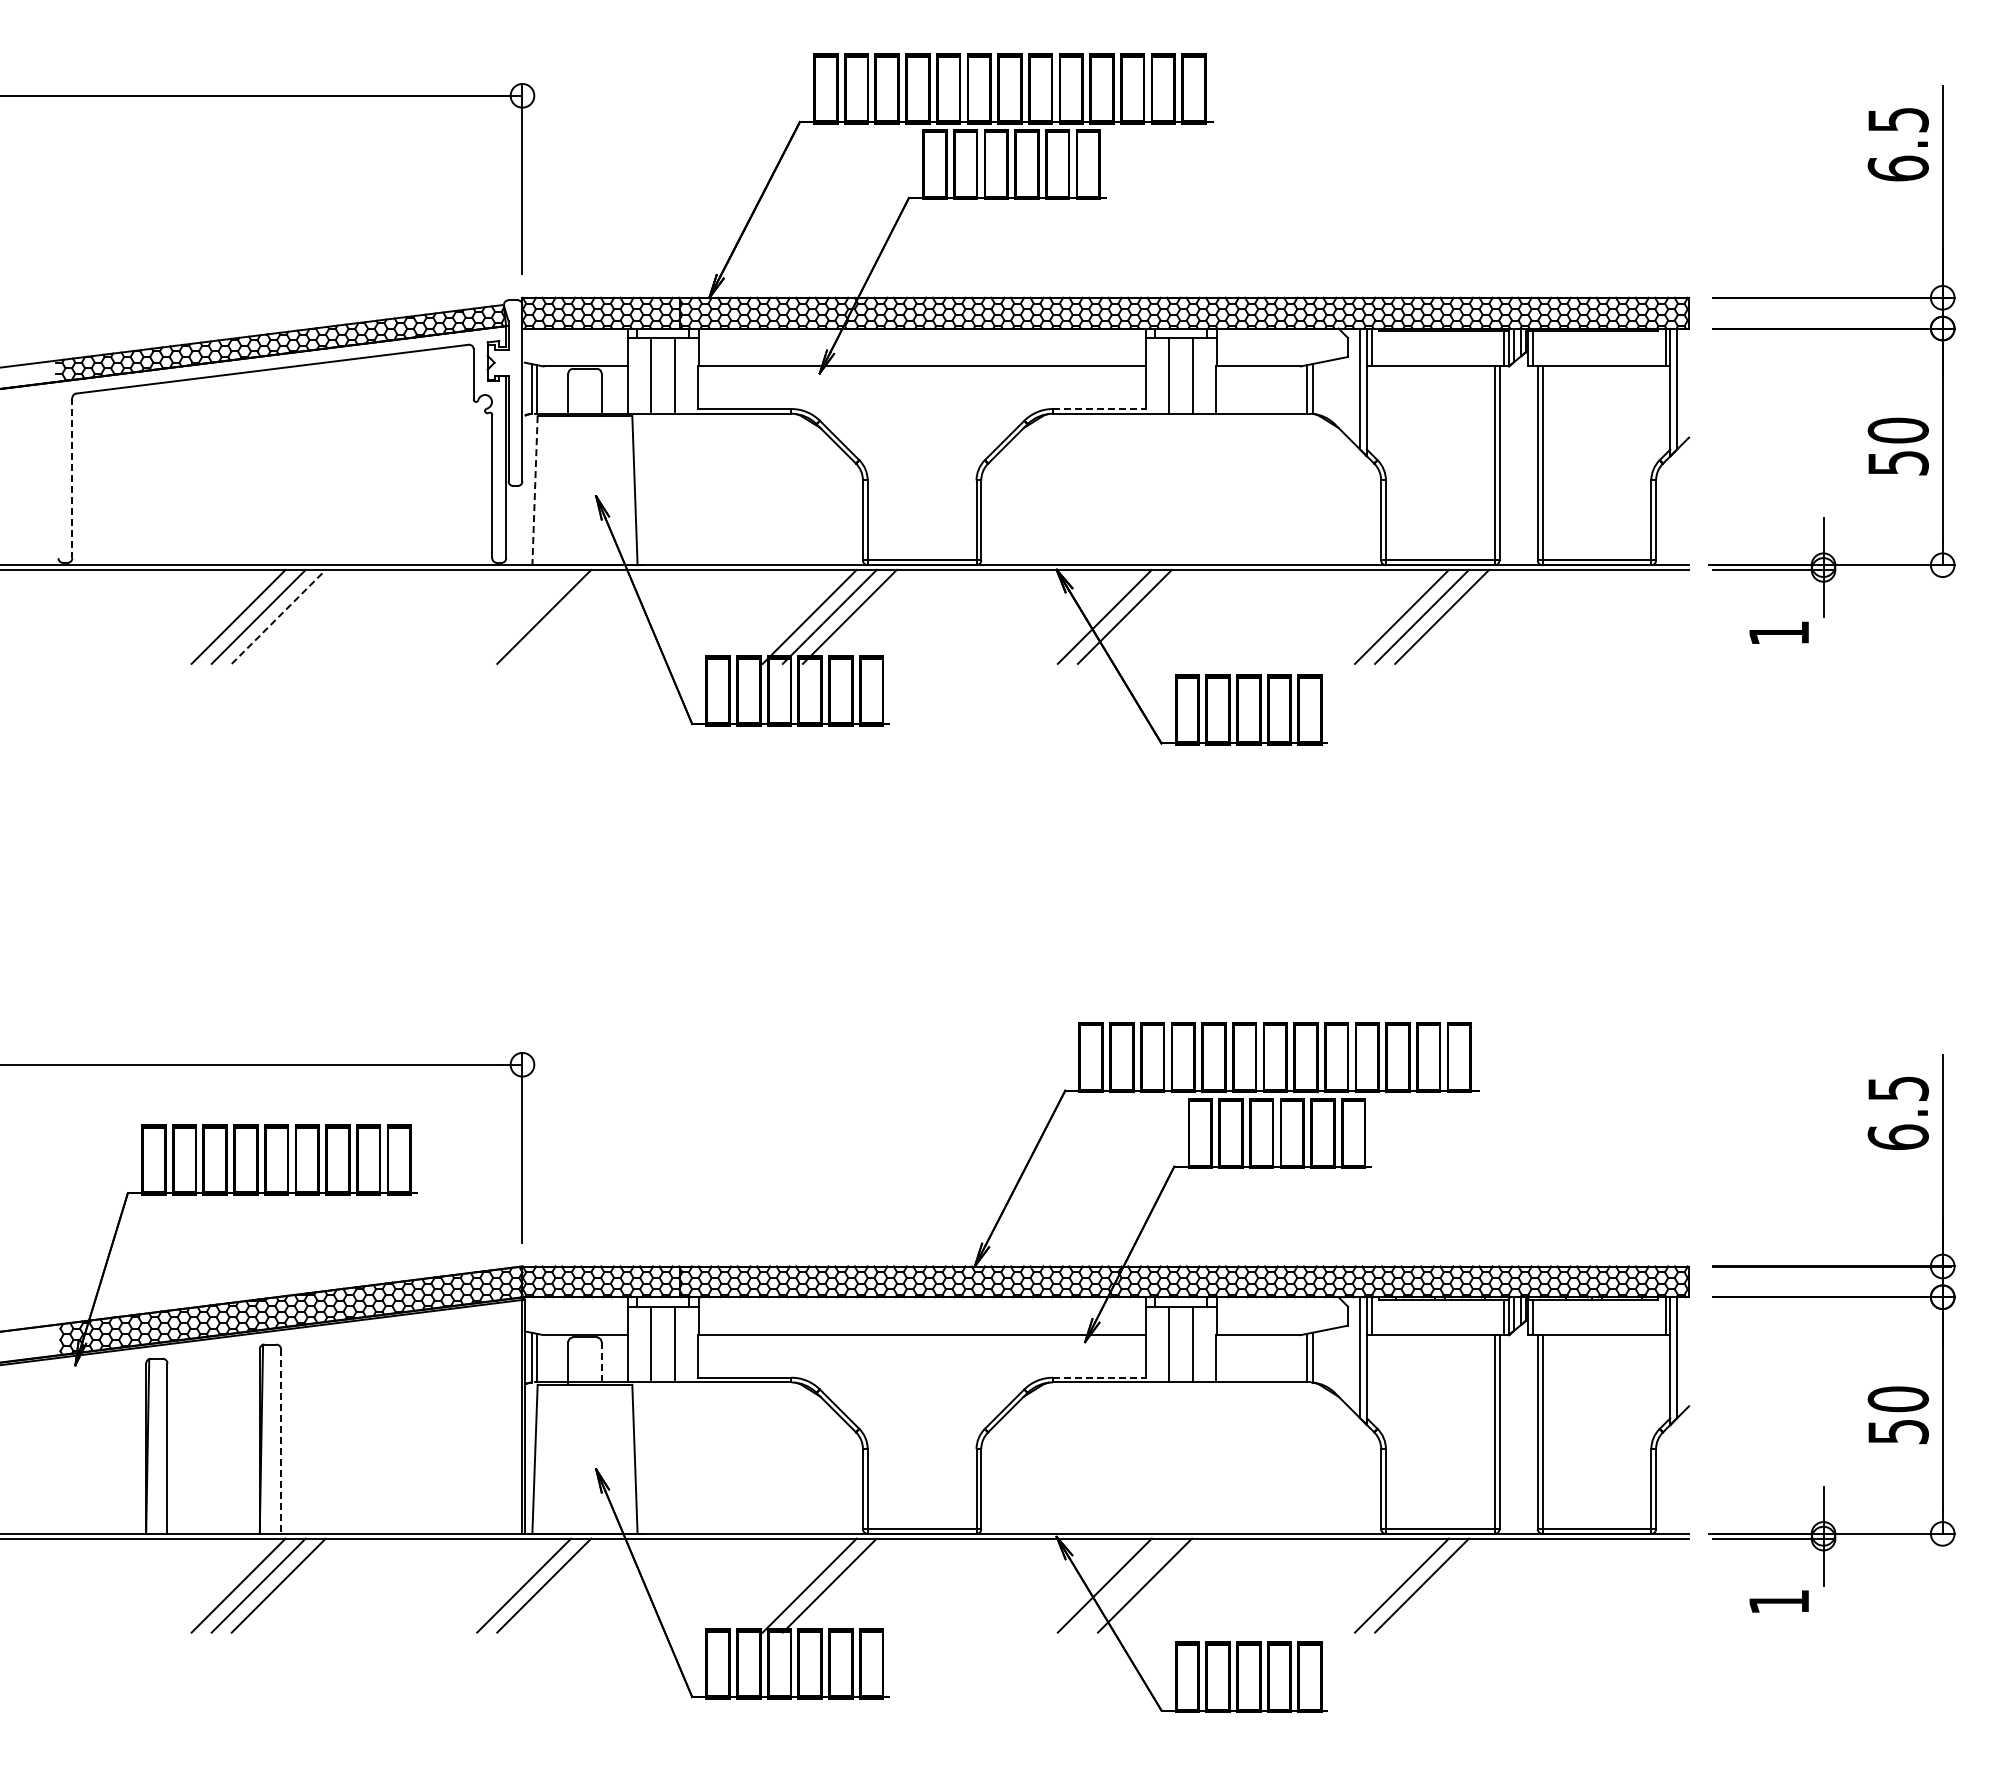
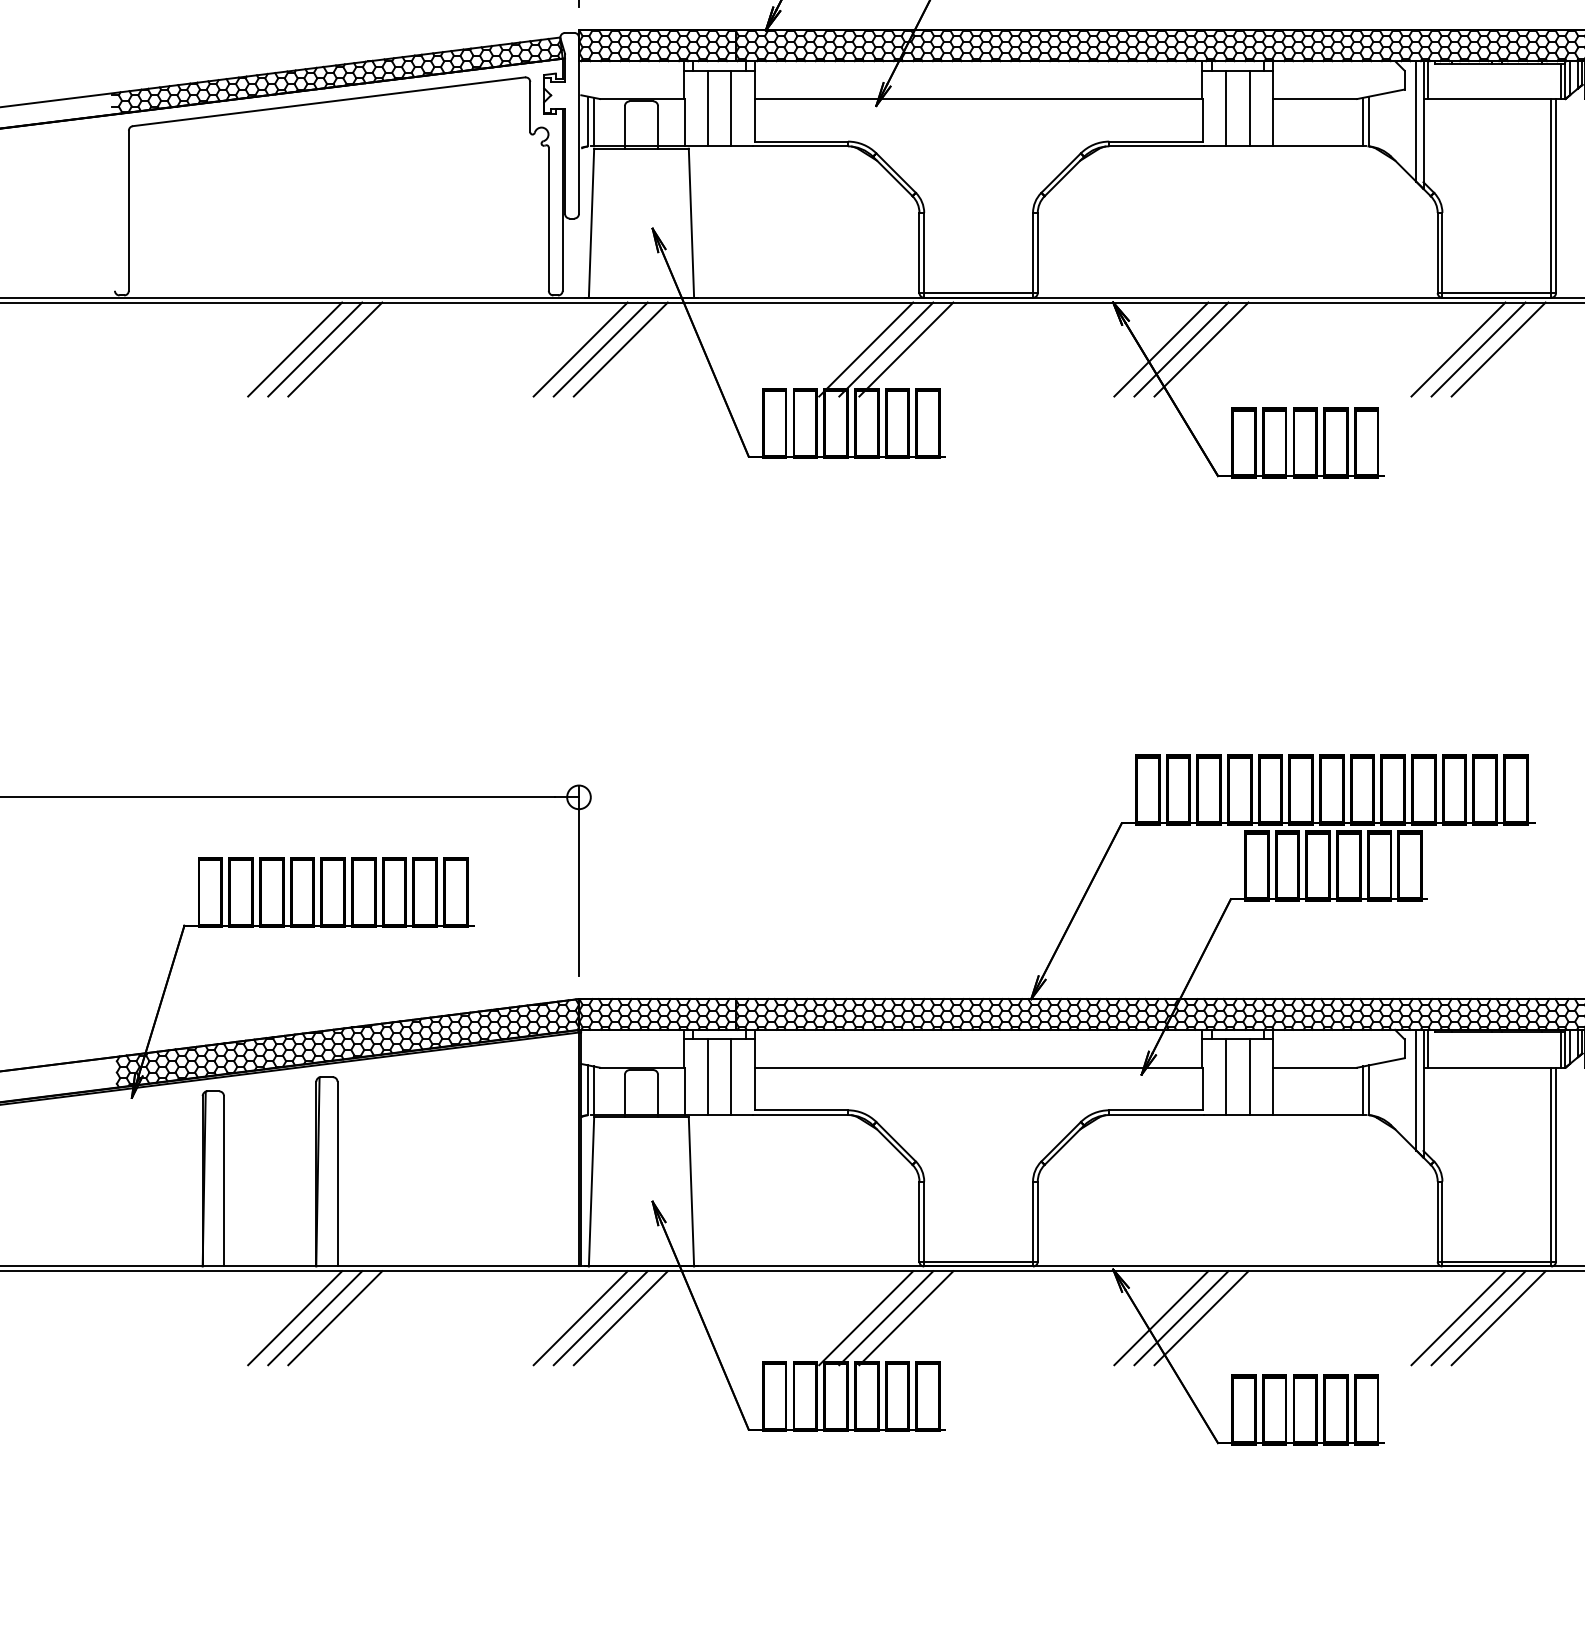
line: (1099, 409) -> (1156, 142), dashed -> solid
line: (72, 478) -> (129, 211), dashed -> solid
line: (535, 490) -> (592, 223), dashed -> solid
line: (279, 616) -> (336, 349), dashed -> solid
line: (524, 616) -> (581, 349), added
line: (564, 616) -> (621, 349), added
line: (1145, 616) -> (1202, 349), added
line: (601, 1364) -> (658, 1097), dashed -> solid
line: (1099, 1377) -> (1156, 1110), dashed -> solid
line: (281, 1442) -> (338, 1175), dashed -> solid
line: (564, 1585) -> (621, 1318), added
line: (849, 1585) -> (906, 1318), added
line: (1124, 1585) -> (1181, 1318), added
line: (1442, 1585) -> (1499, 1318), added

